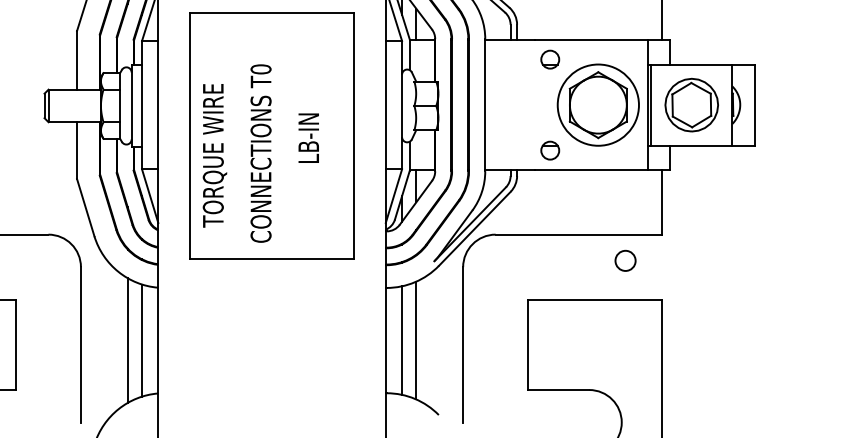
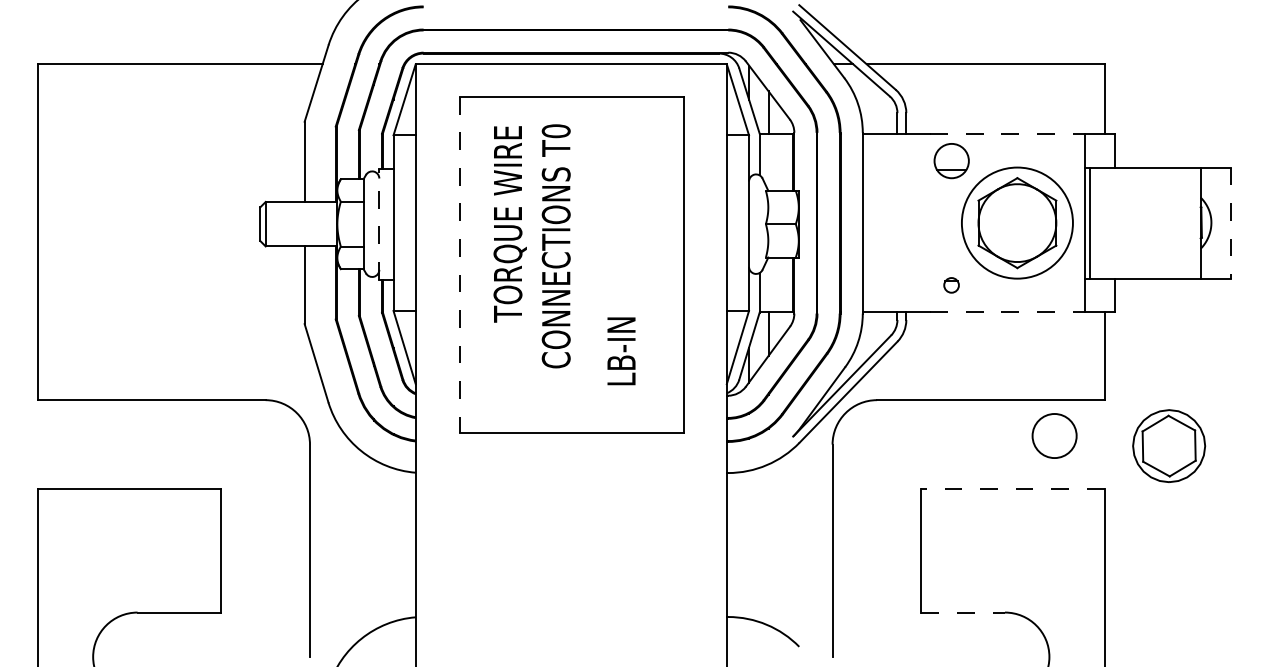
line: (591, 40) -> (1008, 134), solid -> dashed
part: (550, 59) -> (951, 160), size x1.4
part: (692, 104) -> (1169, 445), moved
line: (754, 105) -> (1230, 223), solid -> dashed
line: (131, 106) -> (379, 224), solid -> dashed
line: (190, 136) -> (459, 265), solid -> dashed
text: (308, 138) -> (621, 351), moved
part: (550, 150) -> (951, 285), size x0.6
text: (260, 153) -> (555, 246), moved
text: (214, 155) -> (509, 224), moved
line: (591, 169) -> (1008, 311), solid -> dashed
circle: (625, 260) -> (1054, 435), size x1.6
line: (594, 299) -> (1012, 489), solid -> dashed
line: (128, 340) -> (374, 544), removed
line: (142, 340) -> (393, 544), removed
line: (402, 340) -> (749, 544), removed
line: (416, 340) -> (768, 544), removed
line: (558, 389) -> (963, 612), solid -> dashed

